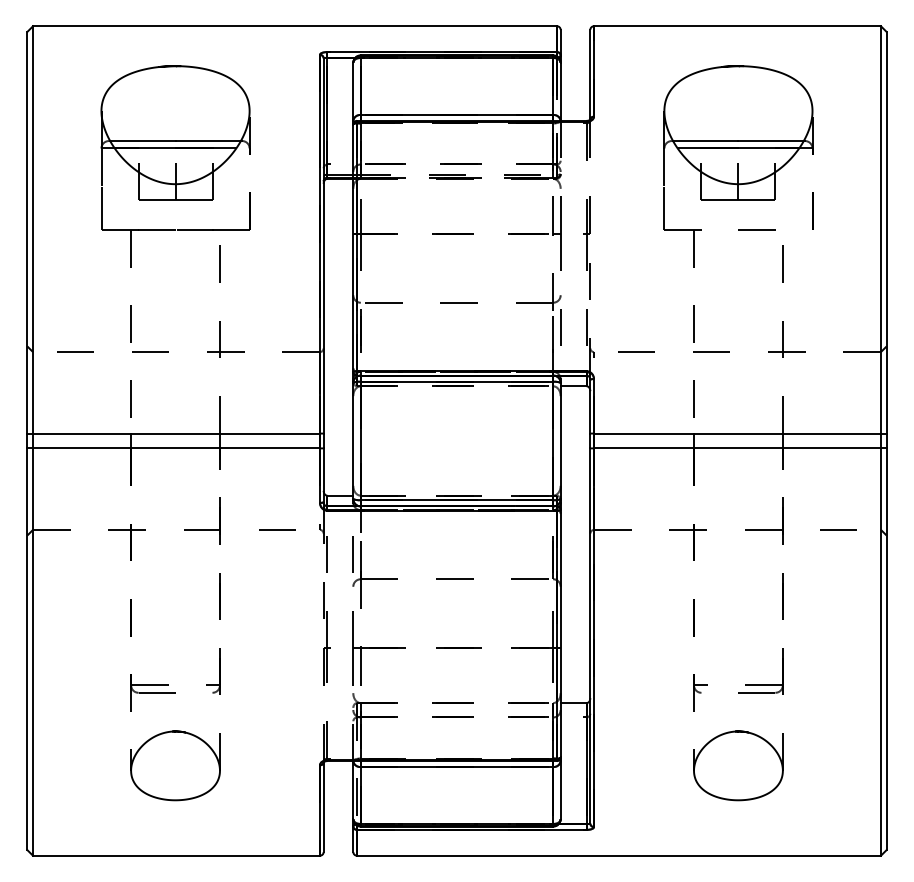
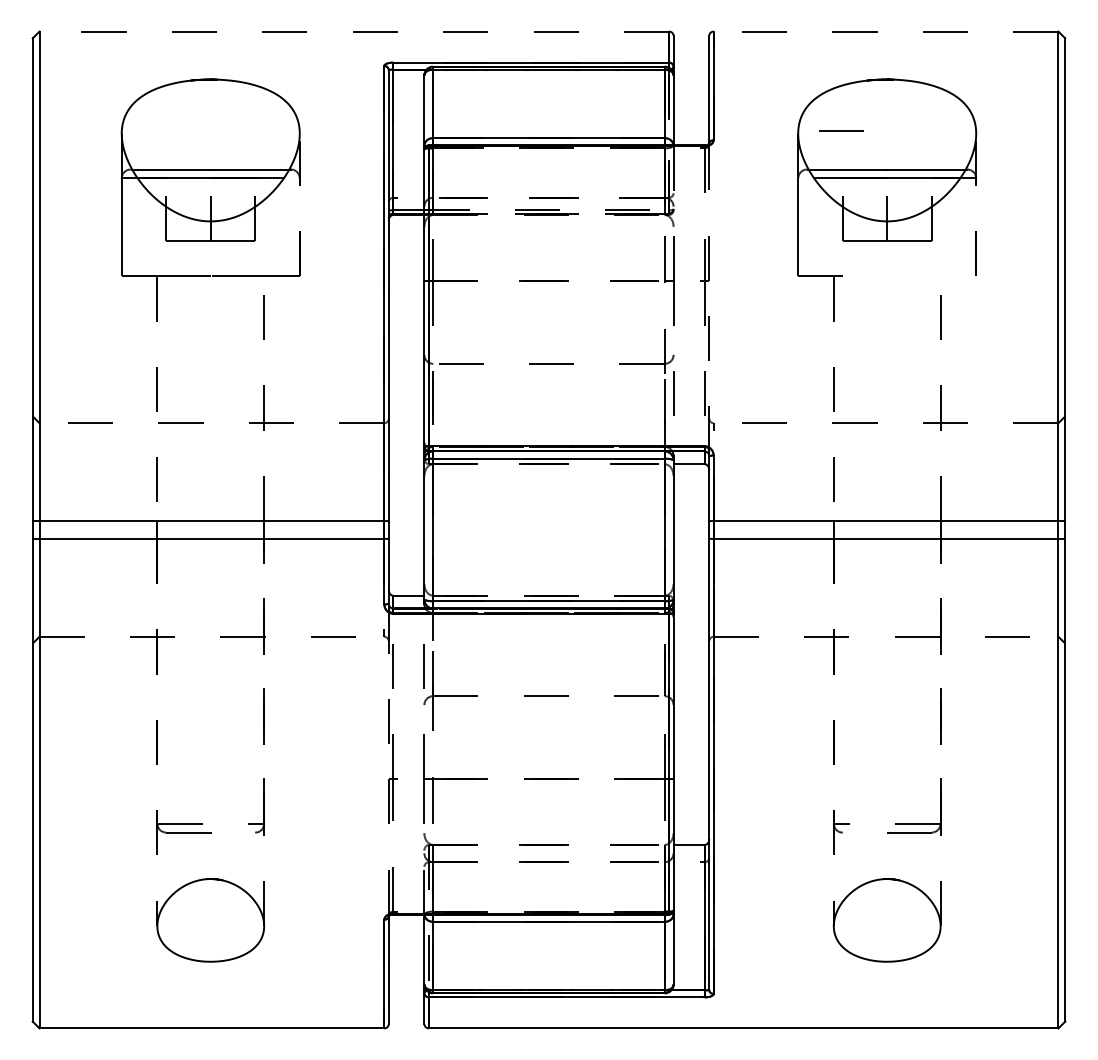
line: (295, 26) -> (354, 31), solid -> dashed
line: (736, 26) -> (884, 31), solid -> dashed
line: (756, 229) -> (840, 130), moved

